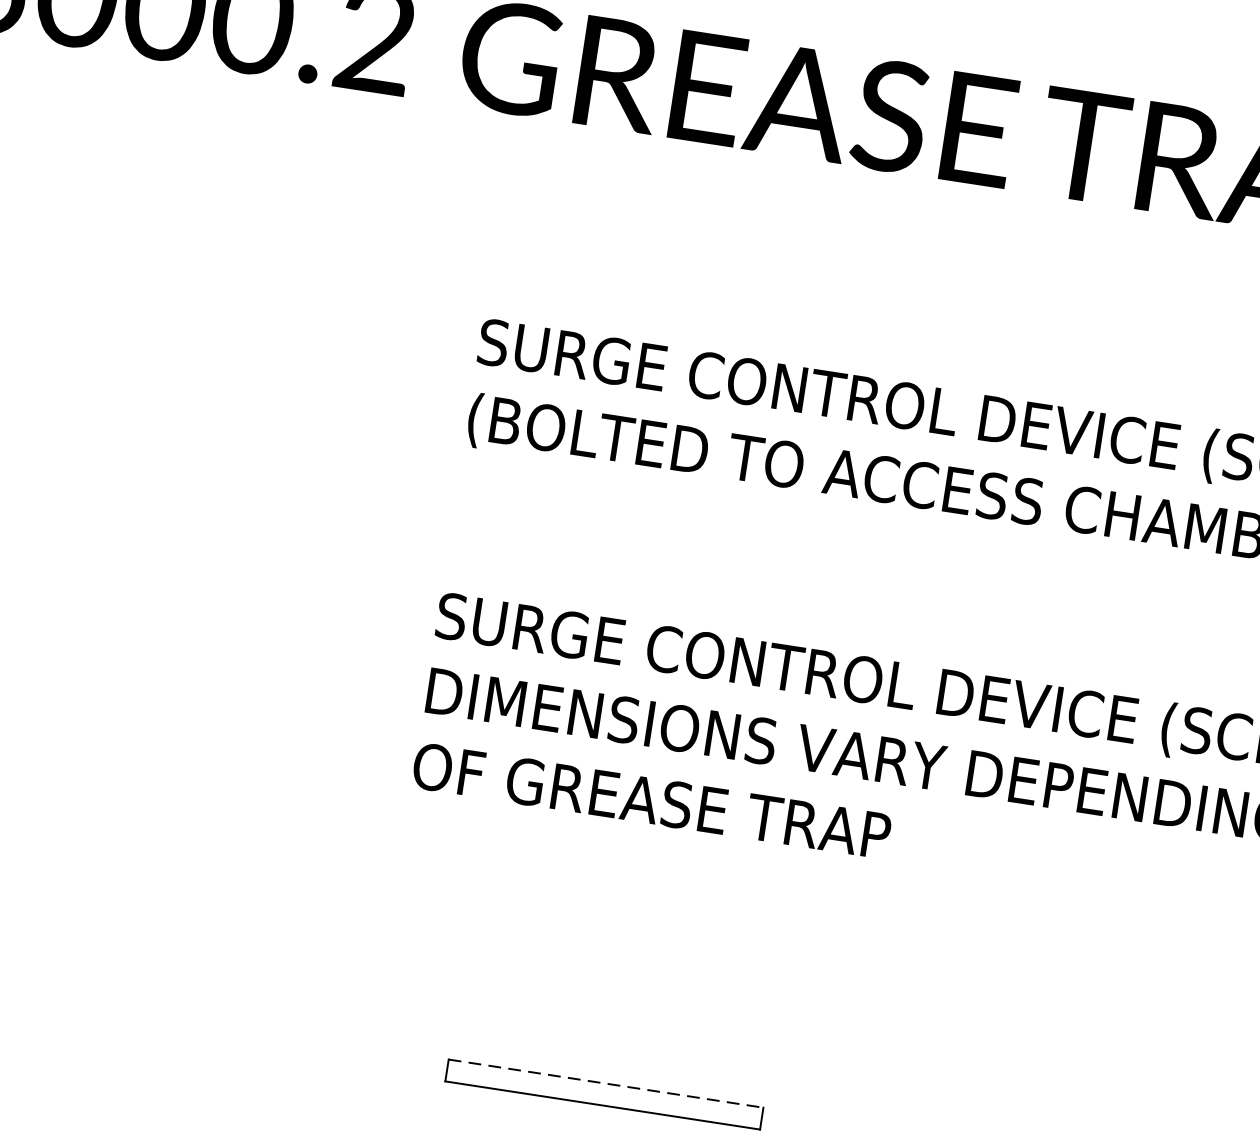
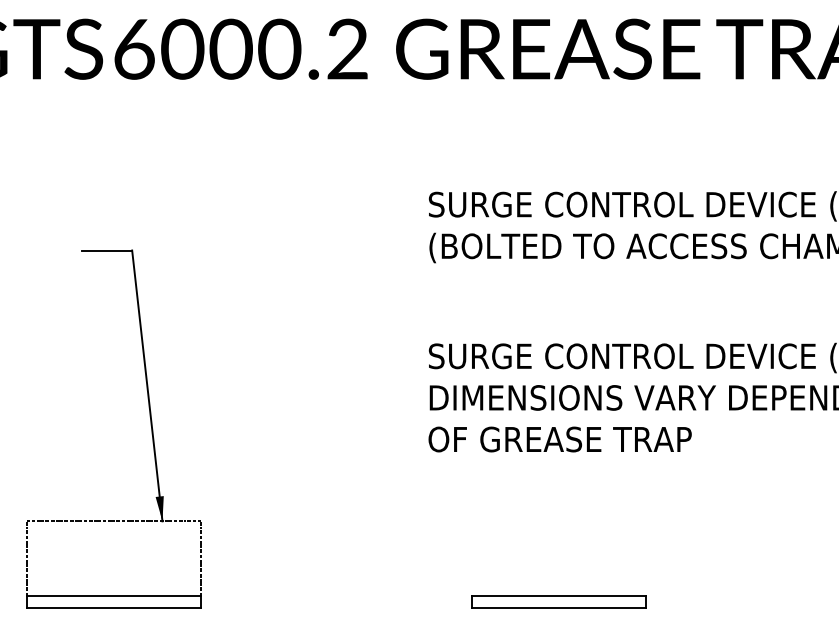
line: (607, 1084) -> (559, 596), dashed -> solid

